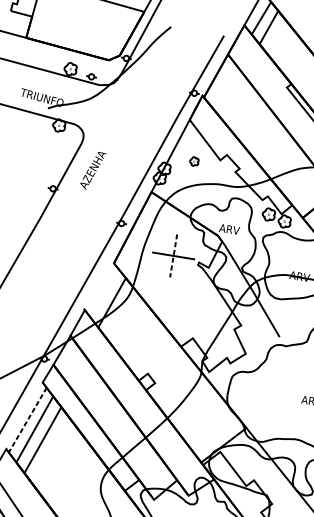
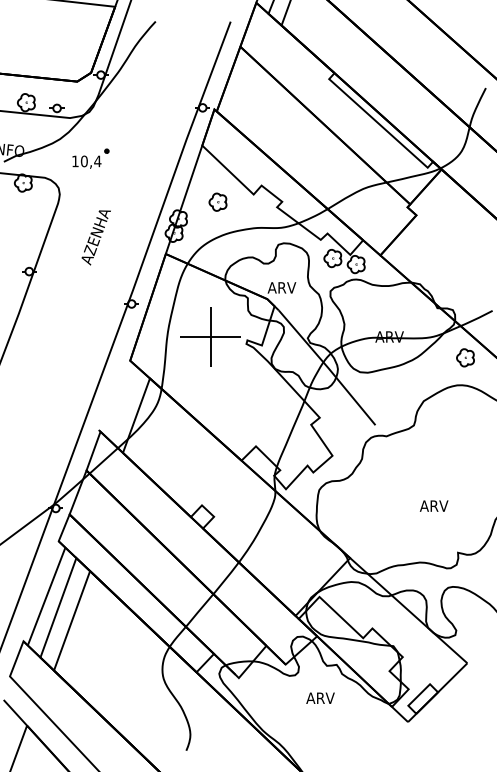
part: (109, 116) -> (90, 158), added
part: (194, 161) -> (217, 201), size x1.43
text: (92, 170) -> (95, 237), moved
line: (173, 256) -> (210, 337), dashed -> solid
line: (27, 420) -> (46, 597), dashed -> solid

